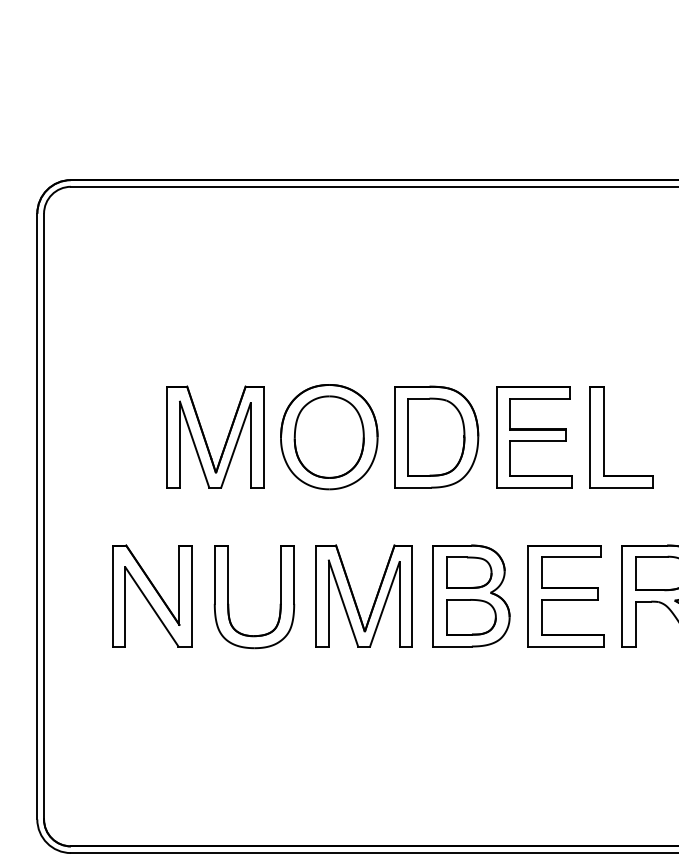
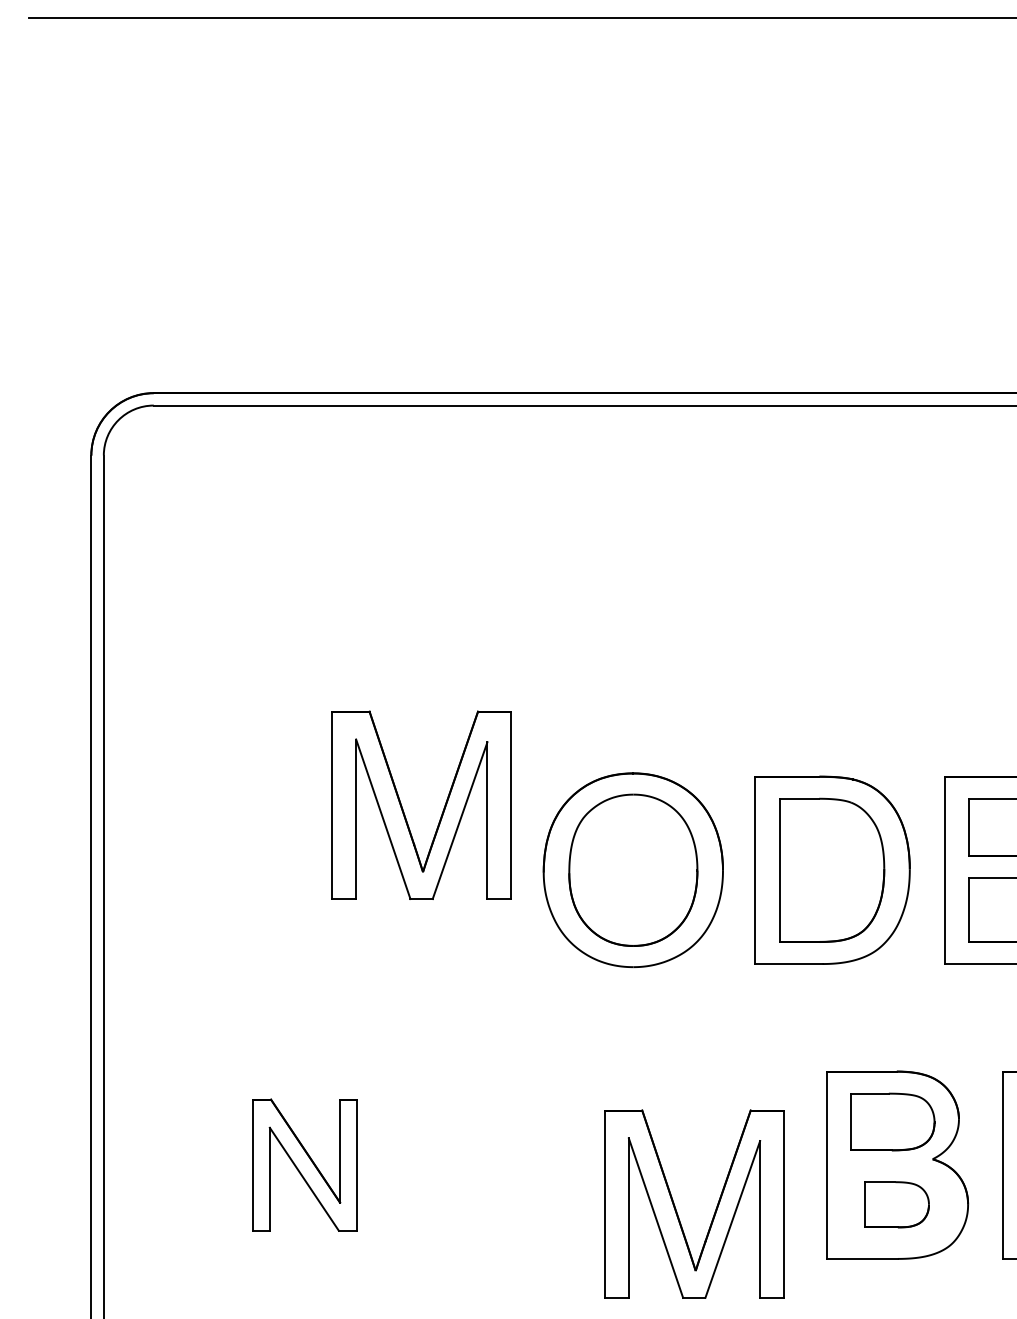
part: (206, 440) -> (405, 811), moved
part: (152, 595) -> (305, 1164), size x0.7
part: (355, 599) -> (678, 1210), moved
part: (229, 604) -> (448, 1180), removed
part: (471, 617) -> (897, 1205), size x0.7

